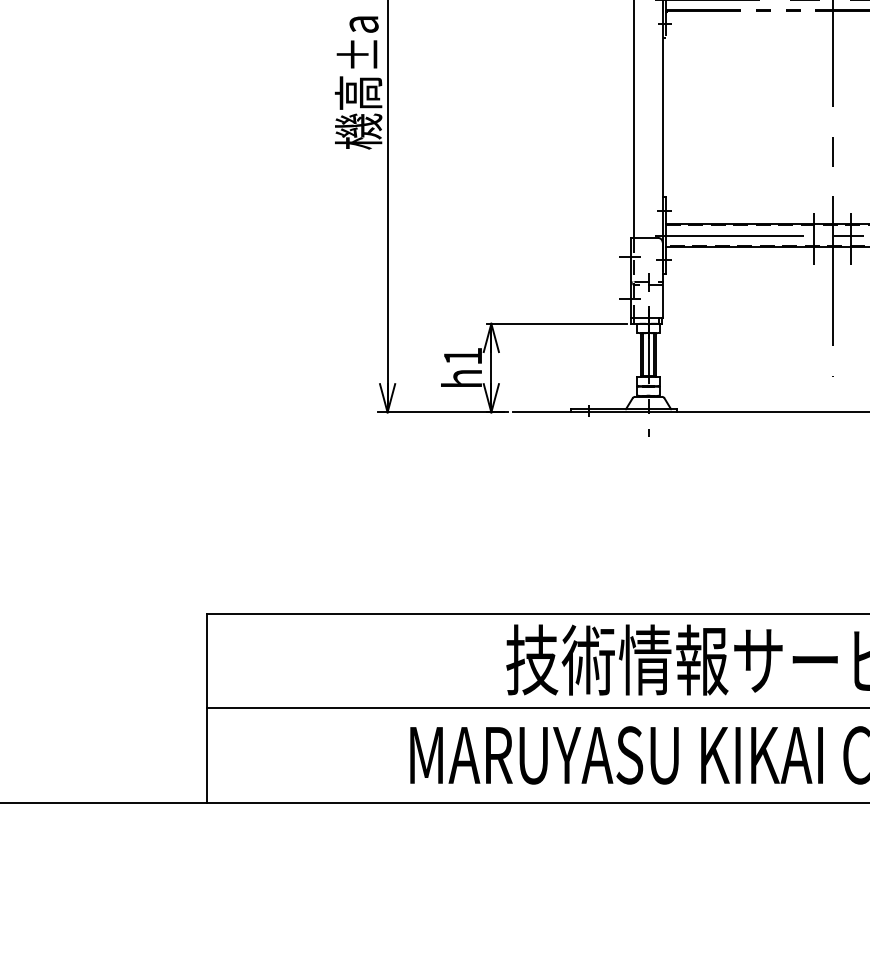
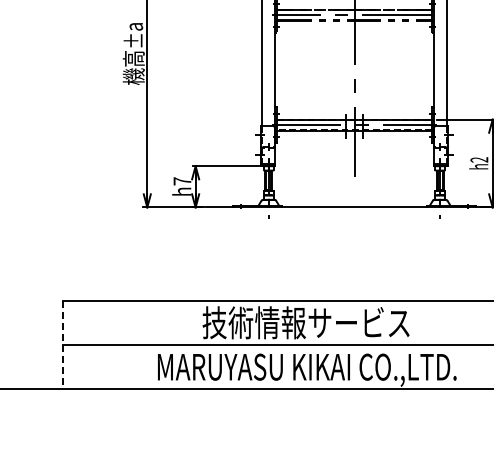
text: (463, 356) -> (182, 181), h1 -> h7
line: (207, 708) -> (63, 345), solid -> dashed

